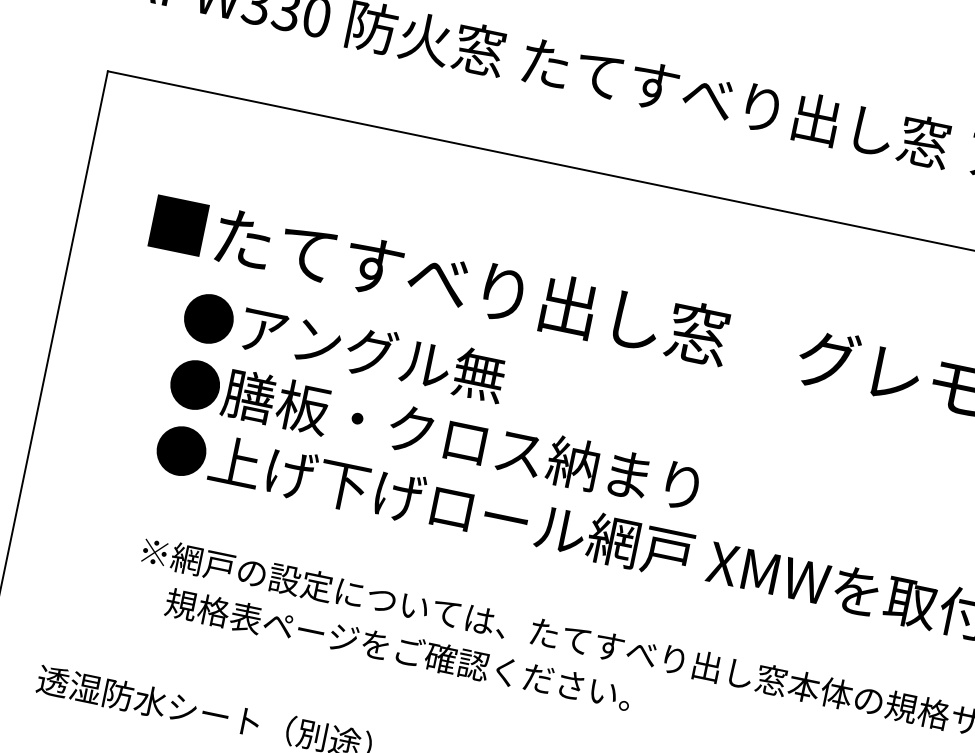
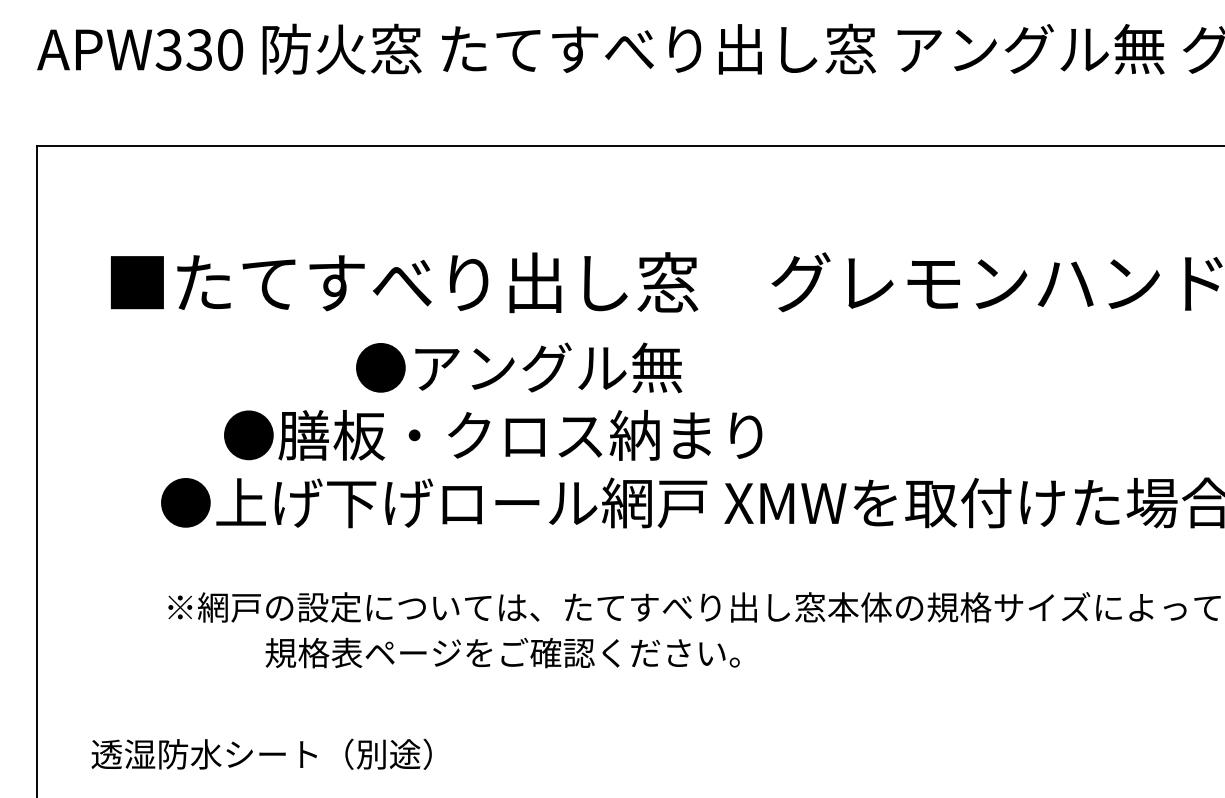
text: (344, 346) -> (519, 367), moved
text: (434, 434) -> (493, 435), moved
text: (398, 648) -> (502, 652), moved

